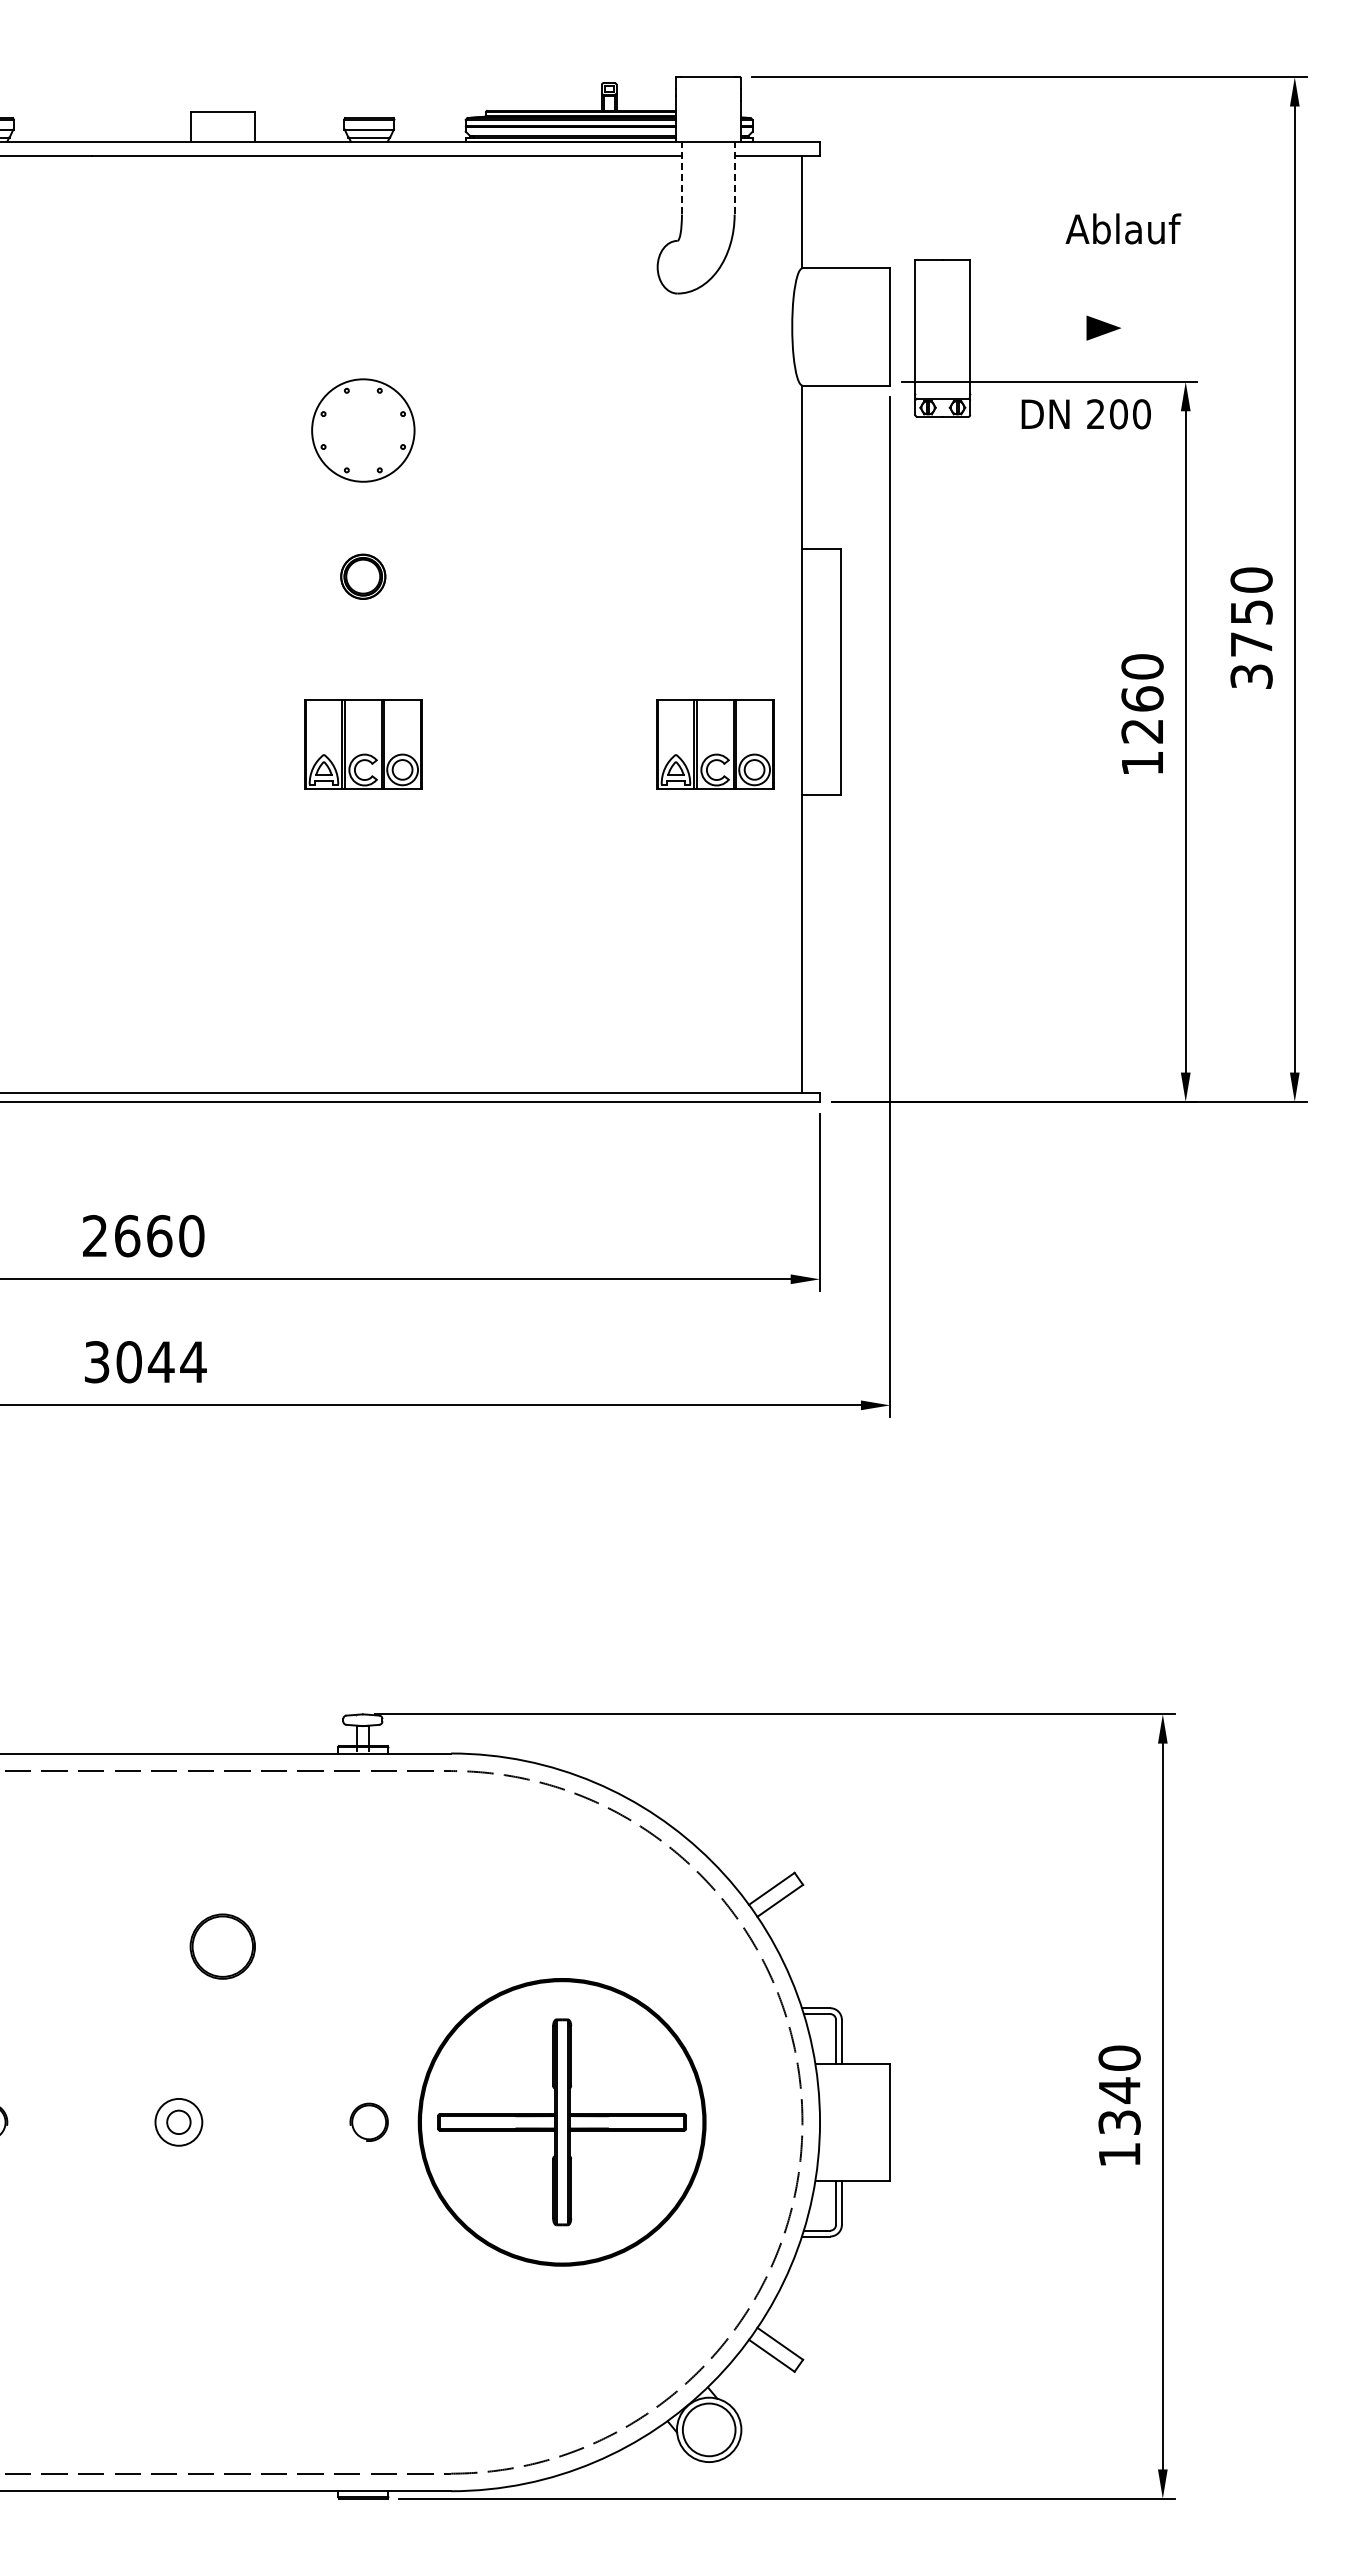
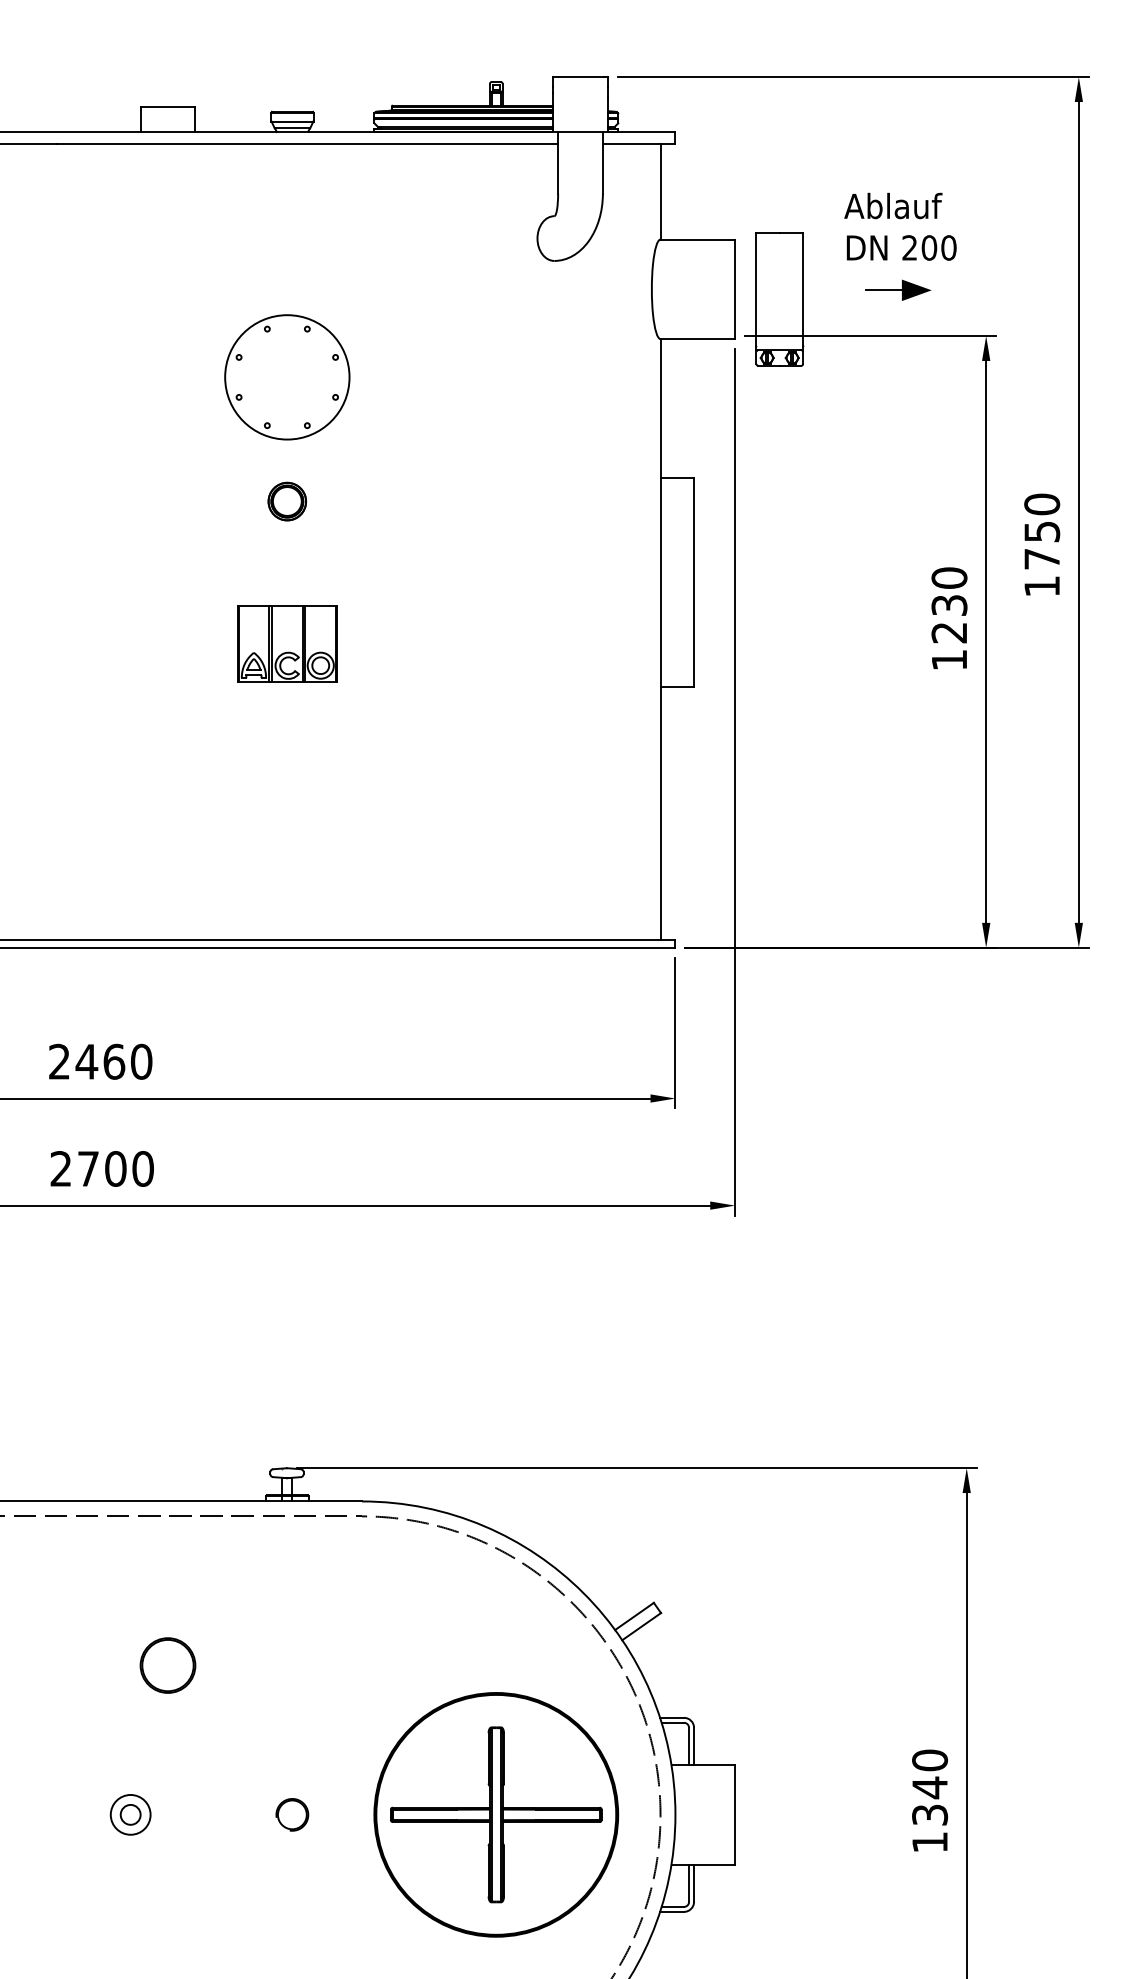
line: (681, 177) -> (557, 162), dashed -> solid
line: (734, 177) -> (602, 162), dashed -> solid
text: (1123, 228) -> (893, 205), moved
line: (1065, 328) -> (884, 290), added
text: (1085, 414) -> (901, 248), moved
part: (363, 430) -> (287, 377), size x1.43
text: (1251, 676) -> (1042, 586), 3750 -> 1750
text: (1142, 698) -> (949, 605), 1260 -> 1230
part: (715, 744) -> (586, 644), removed
text: (127, 1236) -> (87, 1062), 2660 -> 2460
text: (145, 1362) -> (102, 1169), 3044 -> 2700
part: (561, 2122) -> (495, 1814), moved

